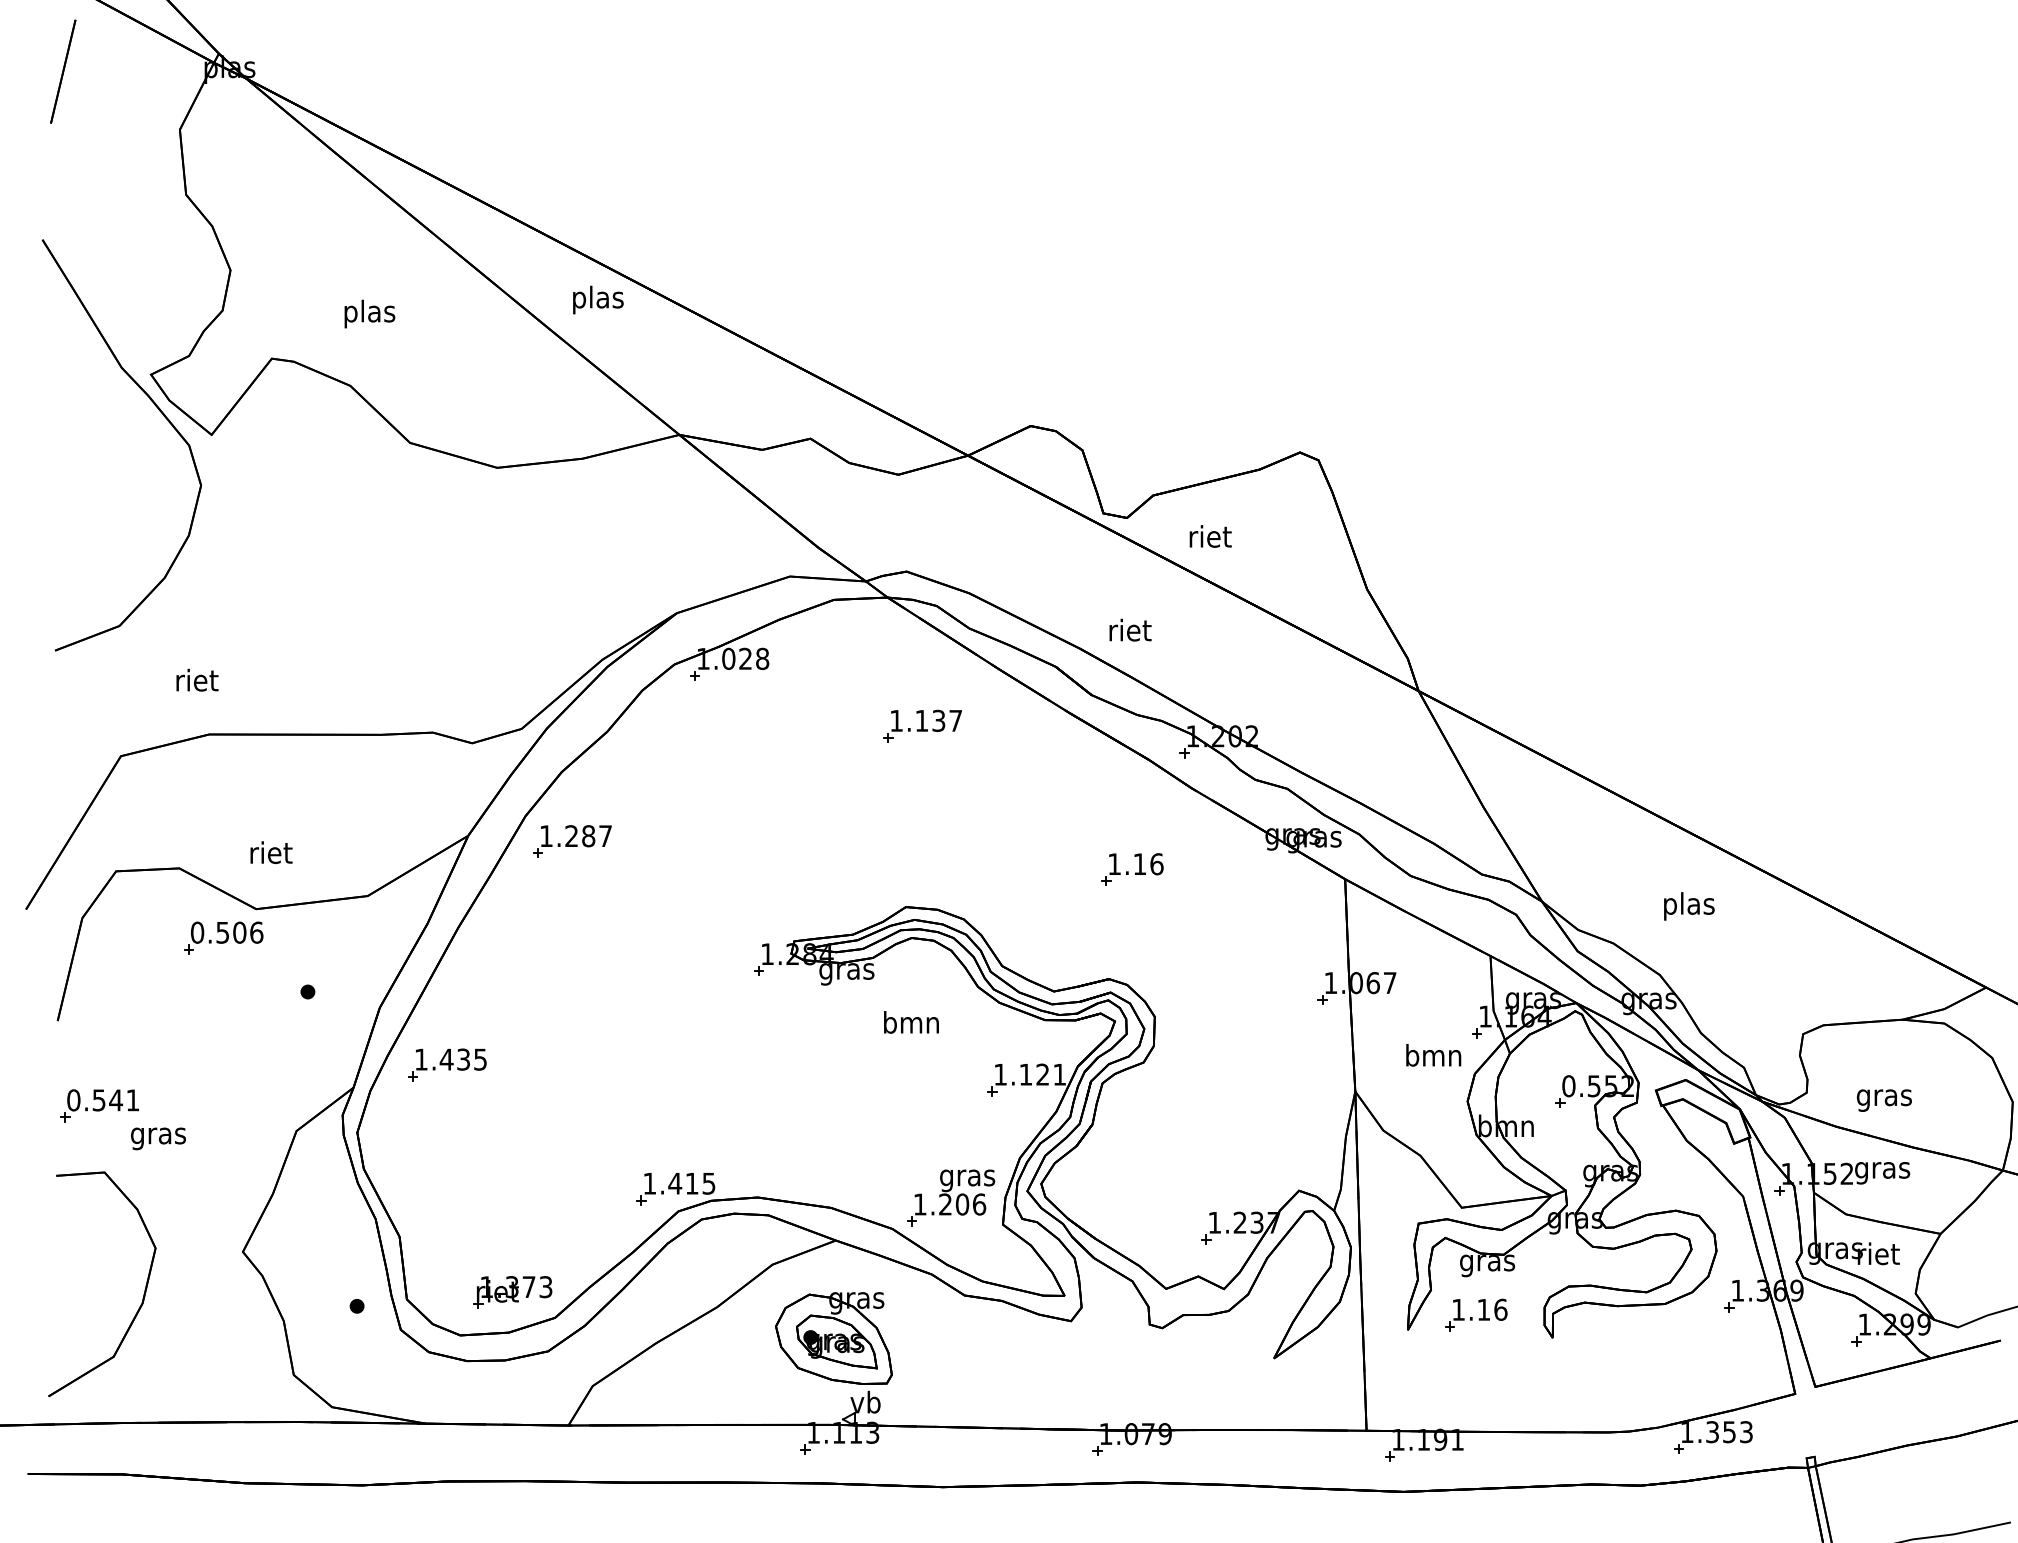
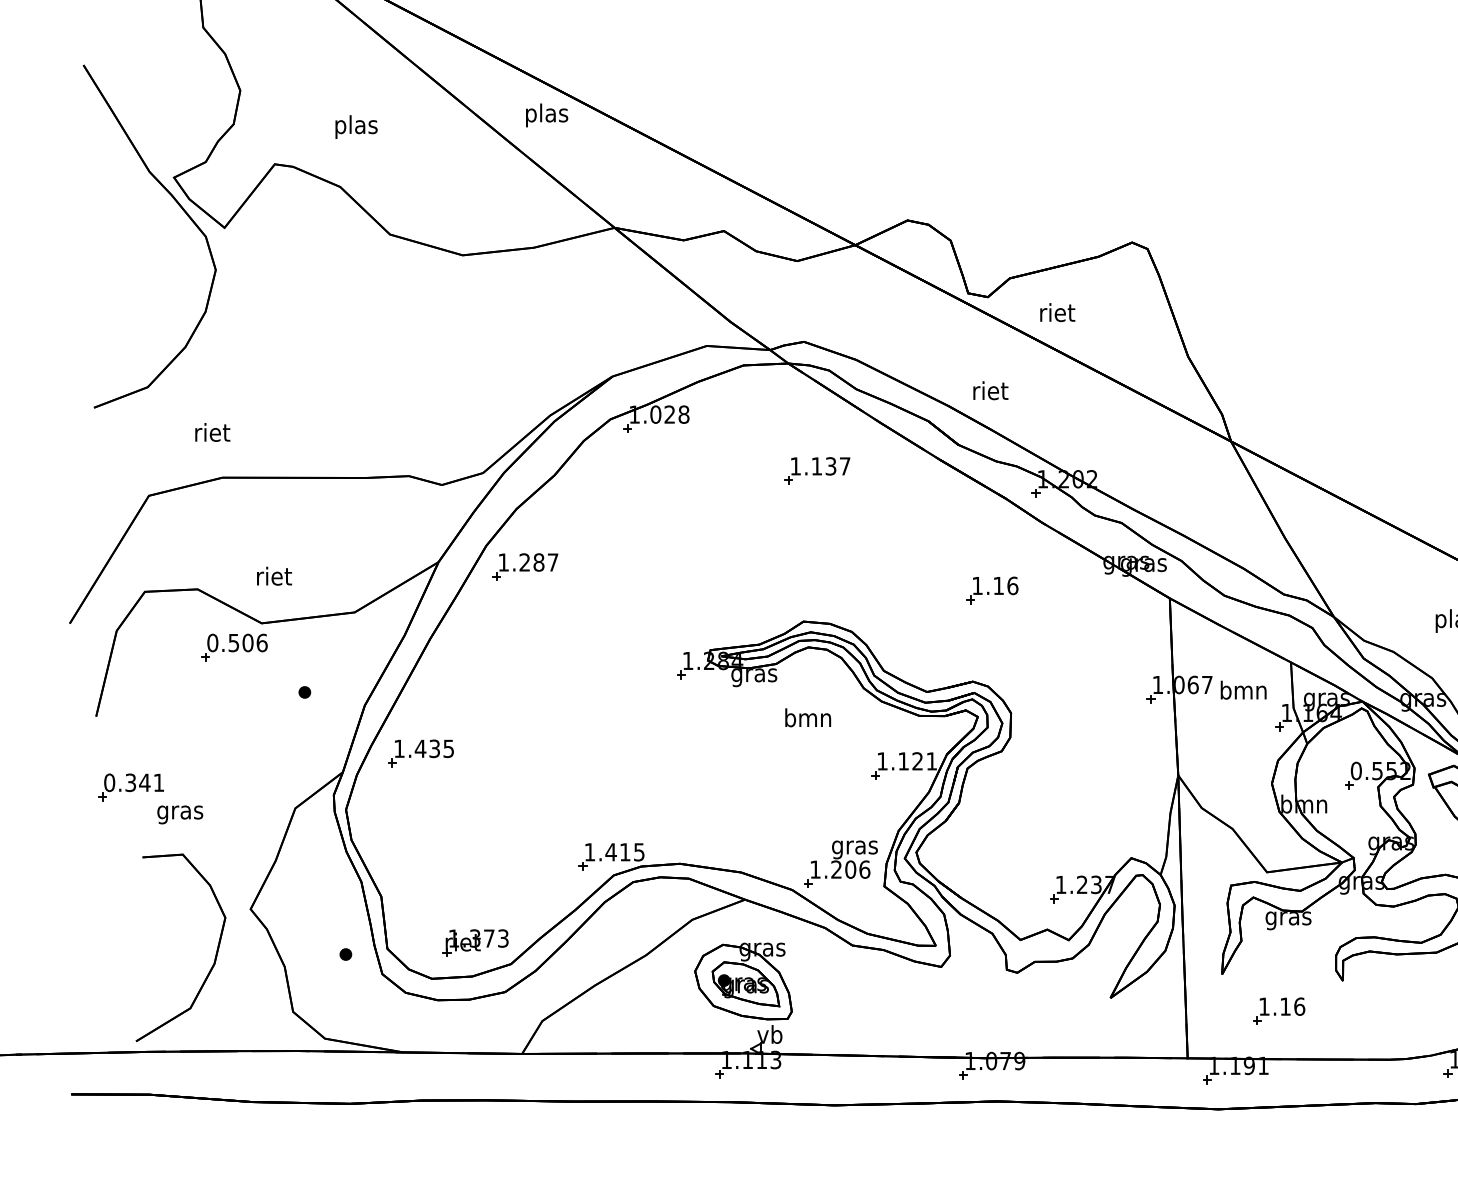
text: (1433, 1055) -> (1243, 690), moved
text: (99, 1099) -> (131, 782), 0.541 -> 0.341
part: (143, 1294) -> (215, 956), moved
part: (1476, 1314) -> (1279, 1010), moved

